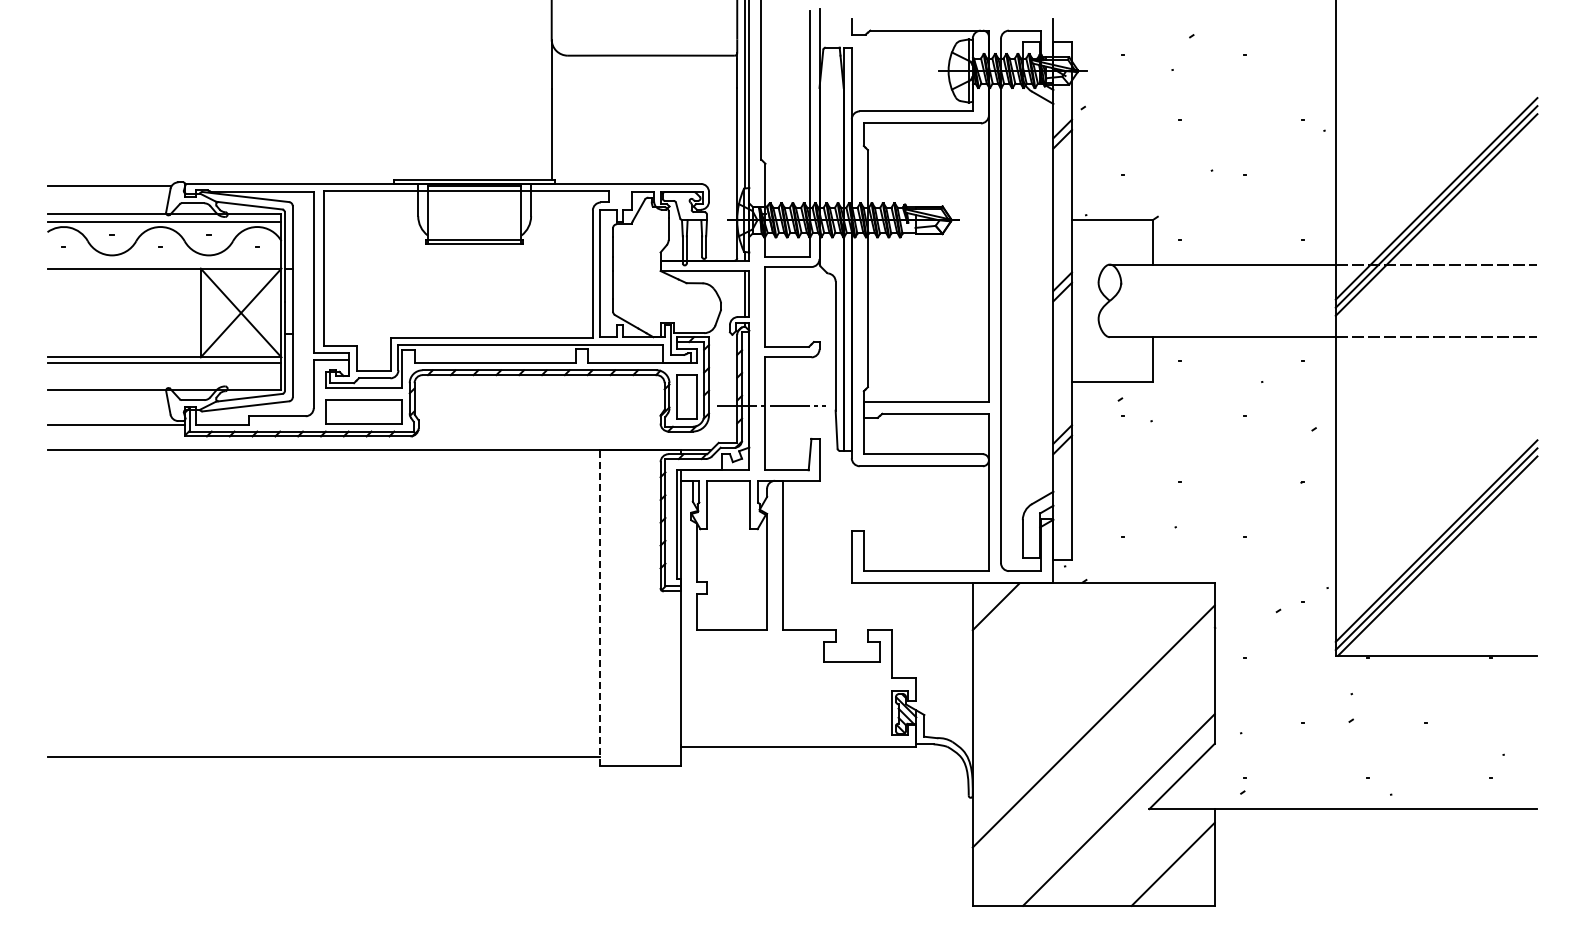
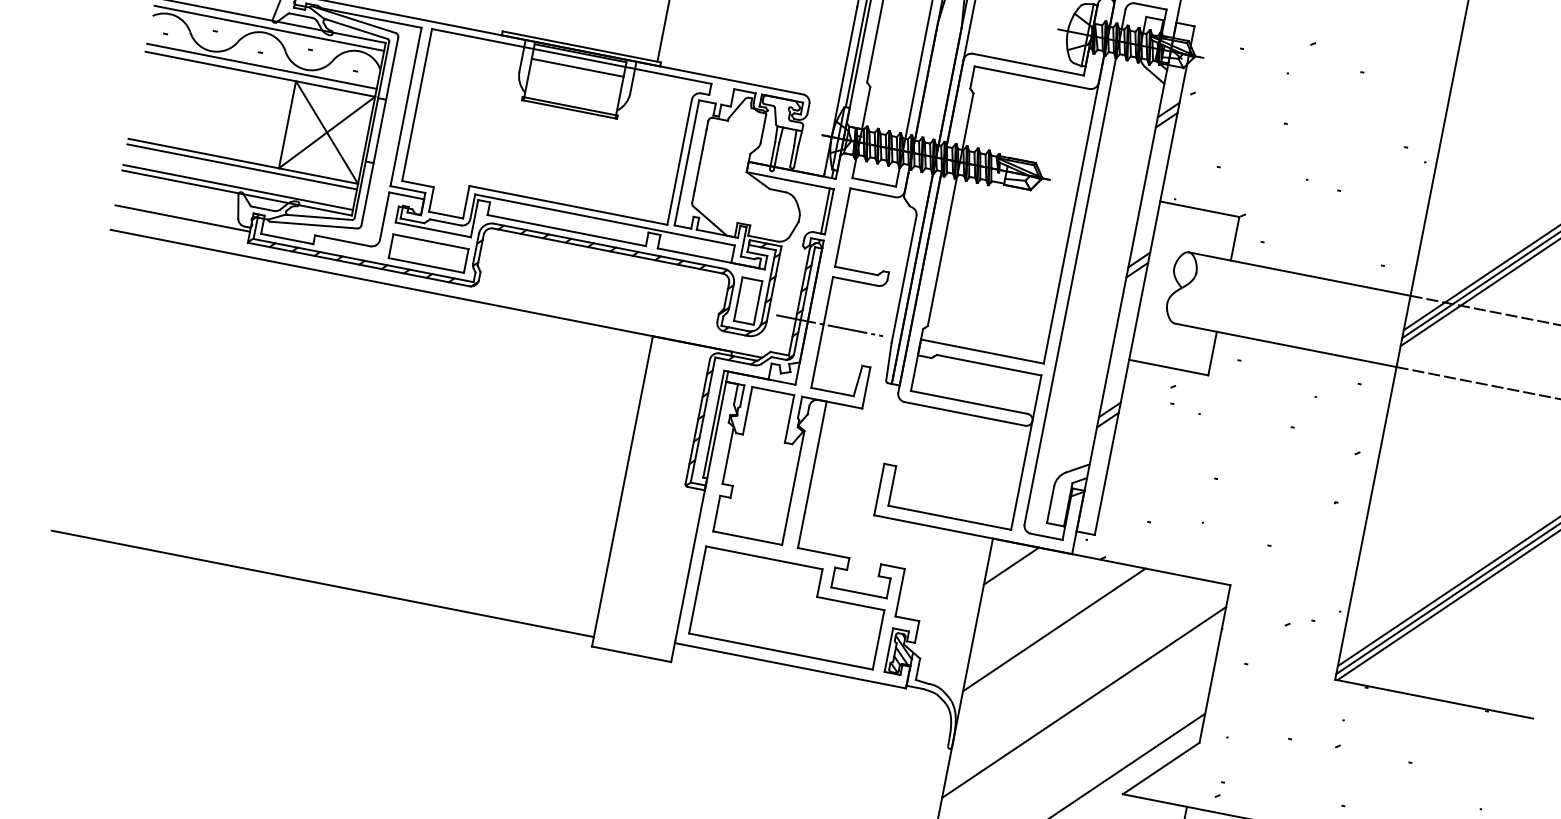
line: (474, 201) -> (577, 68), added
line: (164, 260) -> (261, 66), added
line: (164, 383) -> (238, 186), added
line: (600, 607) -> (622, 490), dashed -> solid
line: (1050, 660) -> (1054, 629), added
part: (786, 690) -> (789, 608), added

